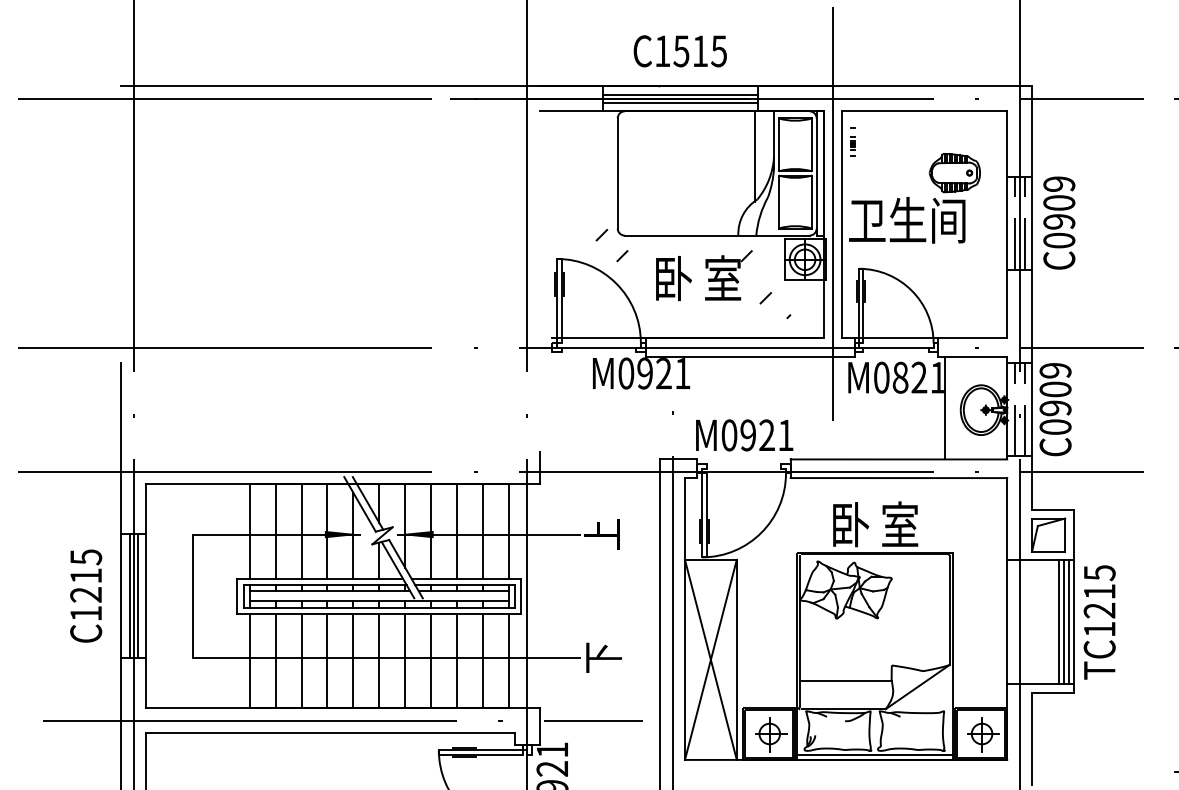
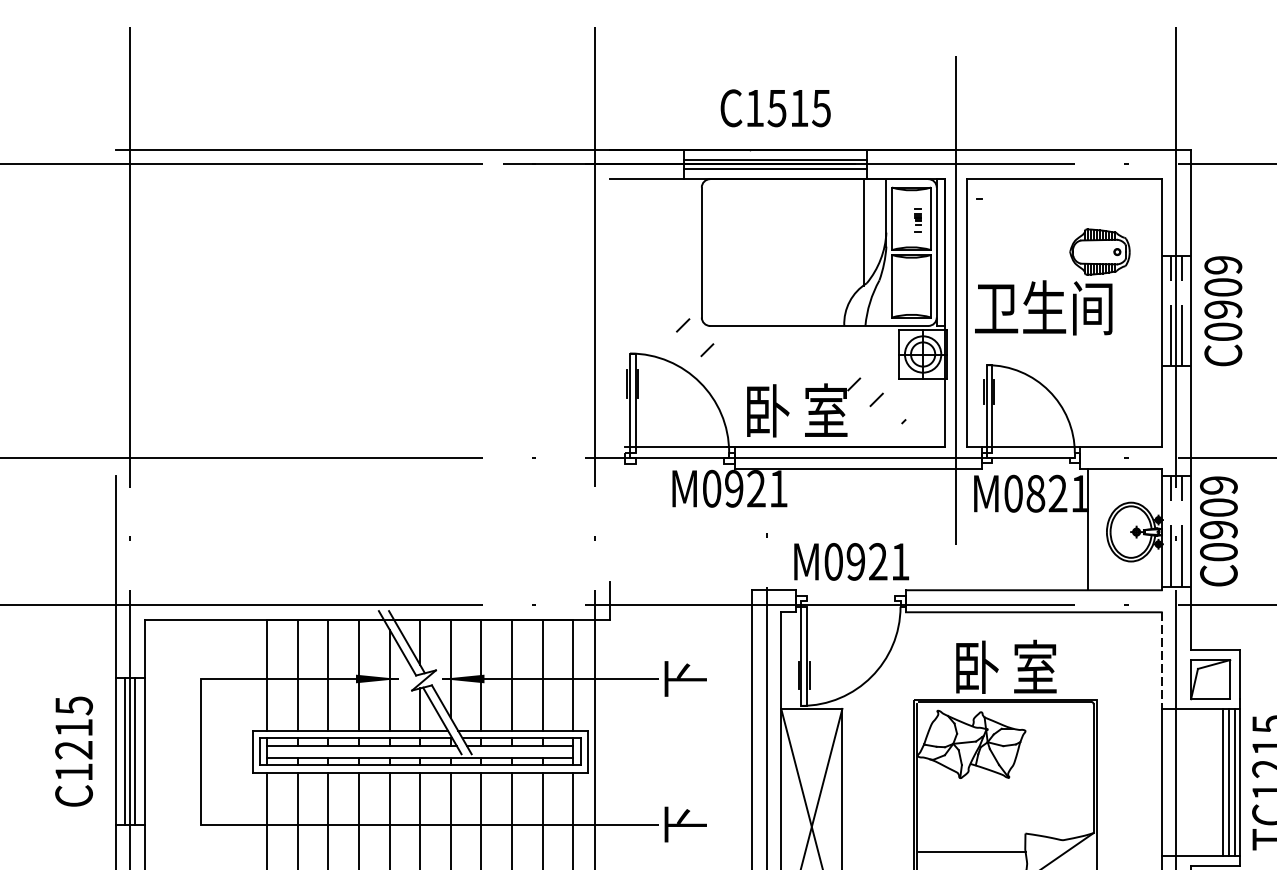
part: (852, 146) -> (917, 220), moved
part: (704, 275) -> (804, 407), moved
line: (1007, 519) -> (1162, 661), solid -> dashed
text: (603, 534) -> (685, 678), 上 -> 下

